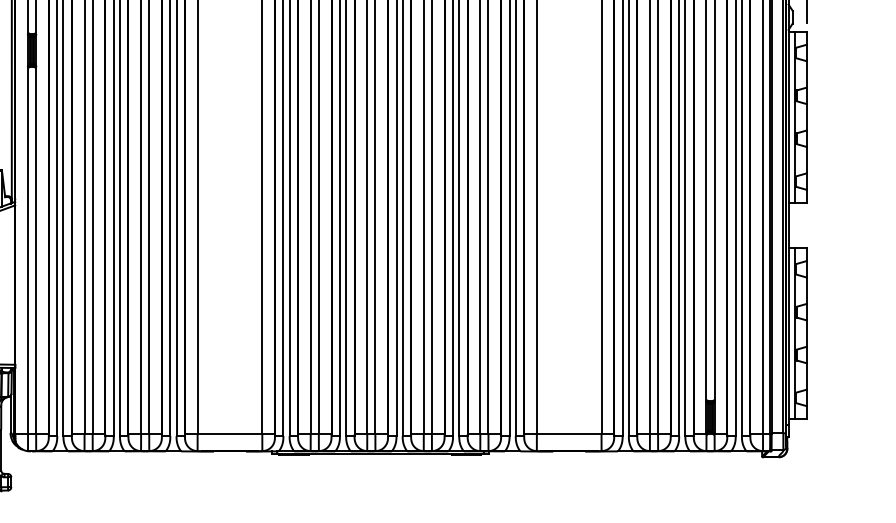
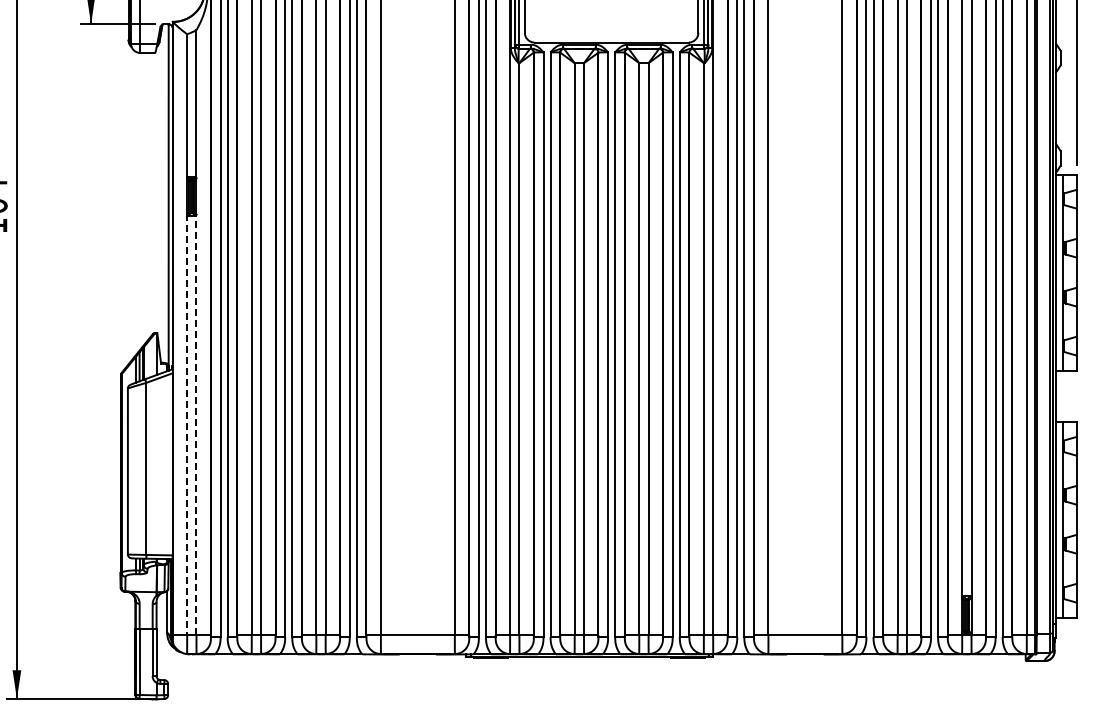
line: (36, 250) -> (196, 424), solid -> dashed
line: (28, 251) -> (187, 425), solid -> dashed

